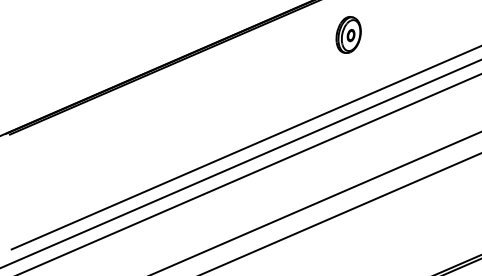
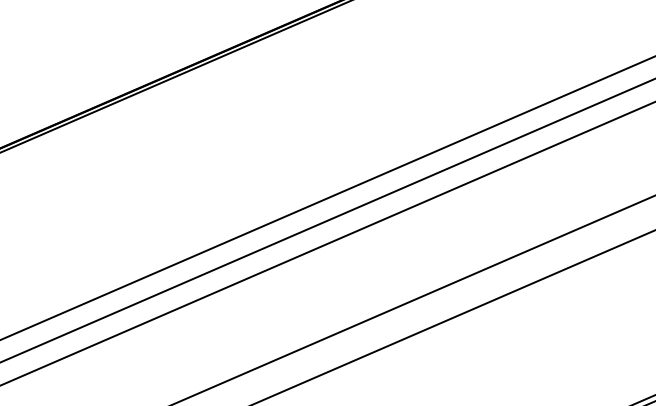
part: (348, 34) -> (421, 45), removed

